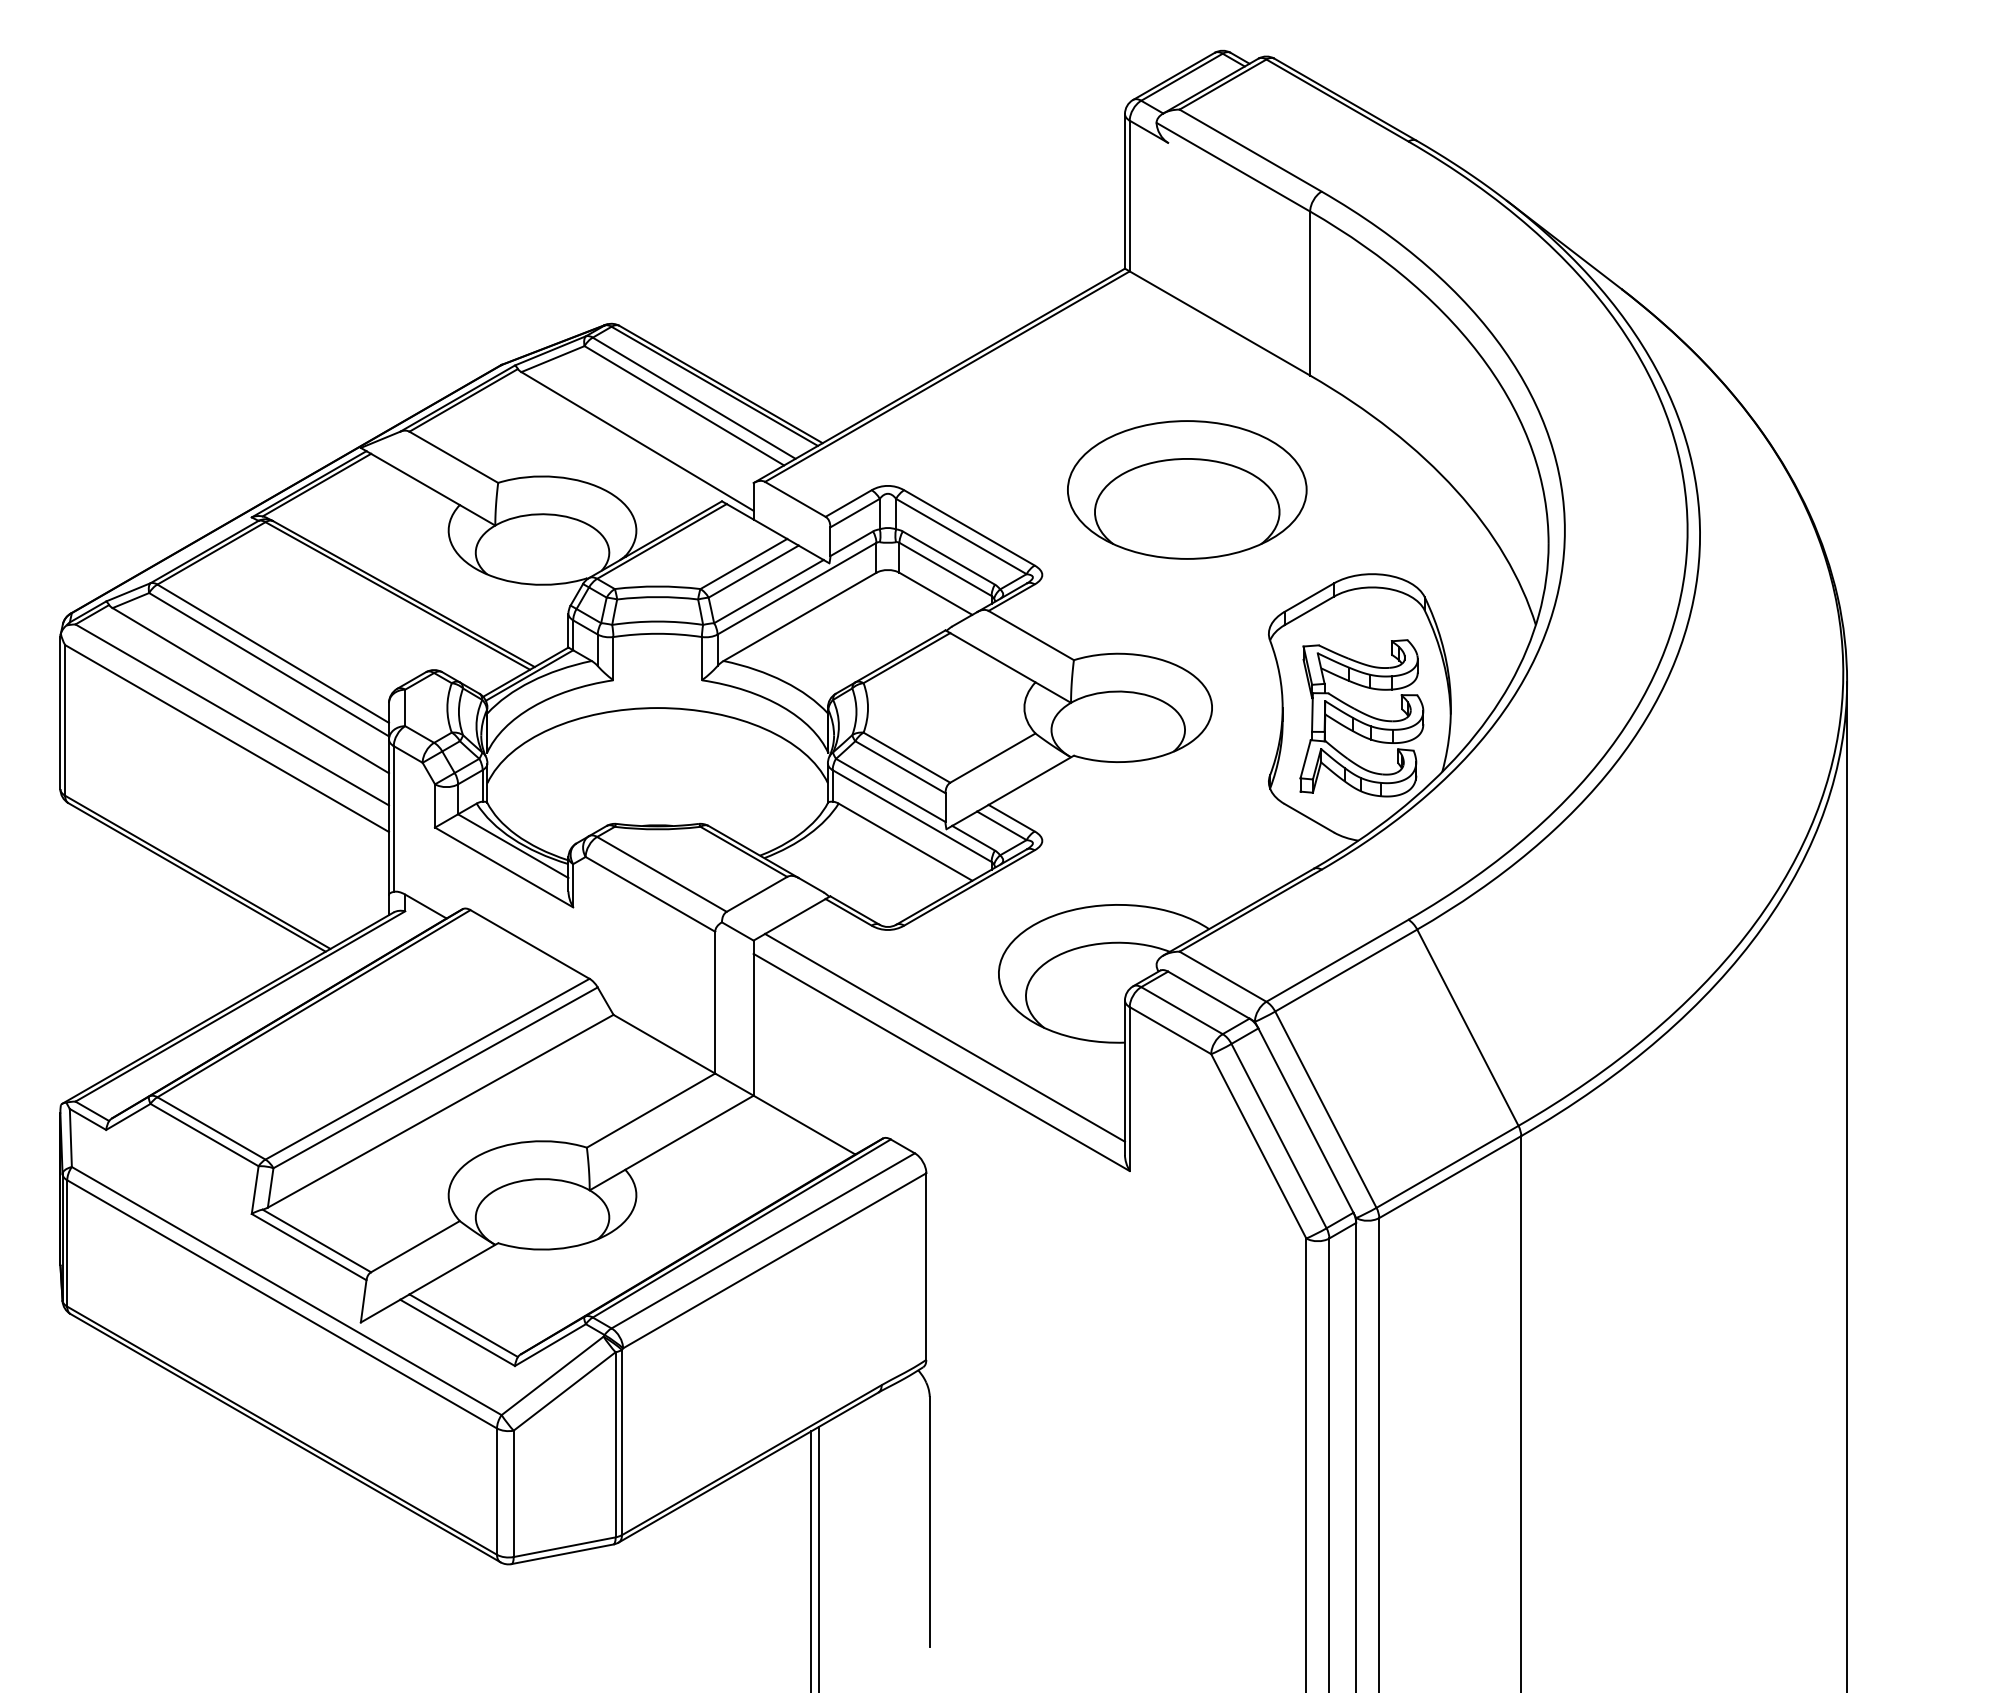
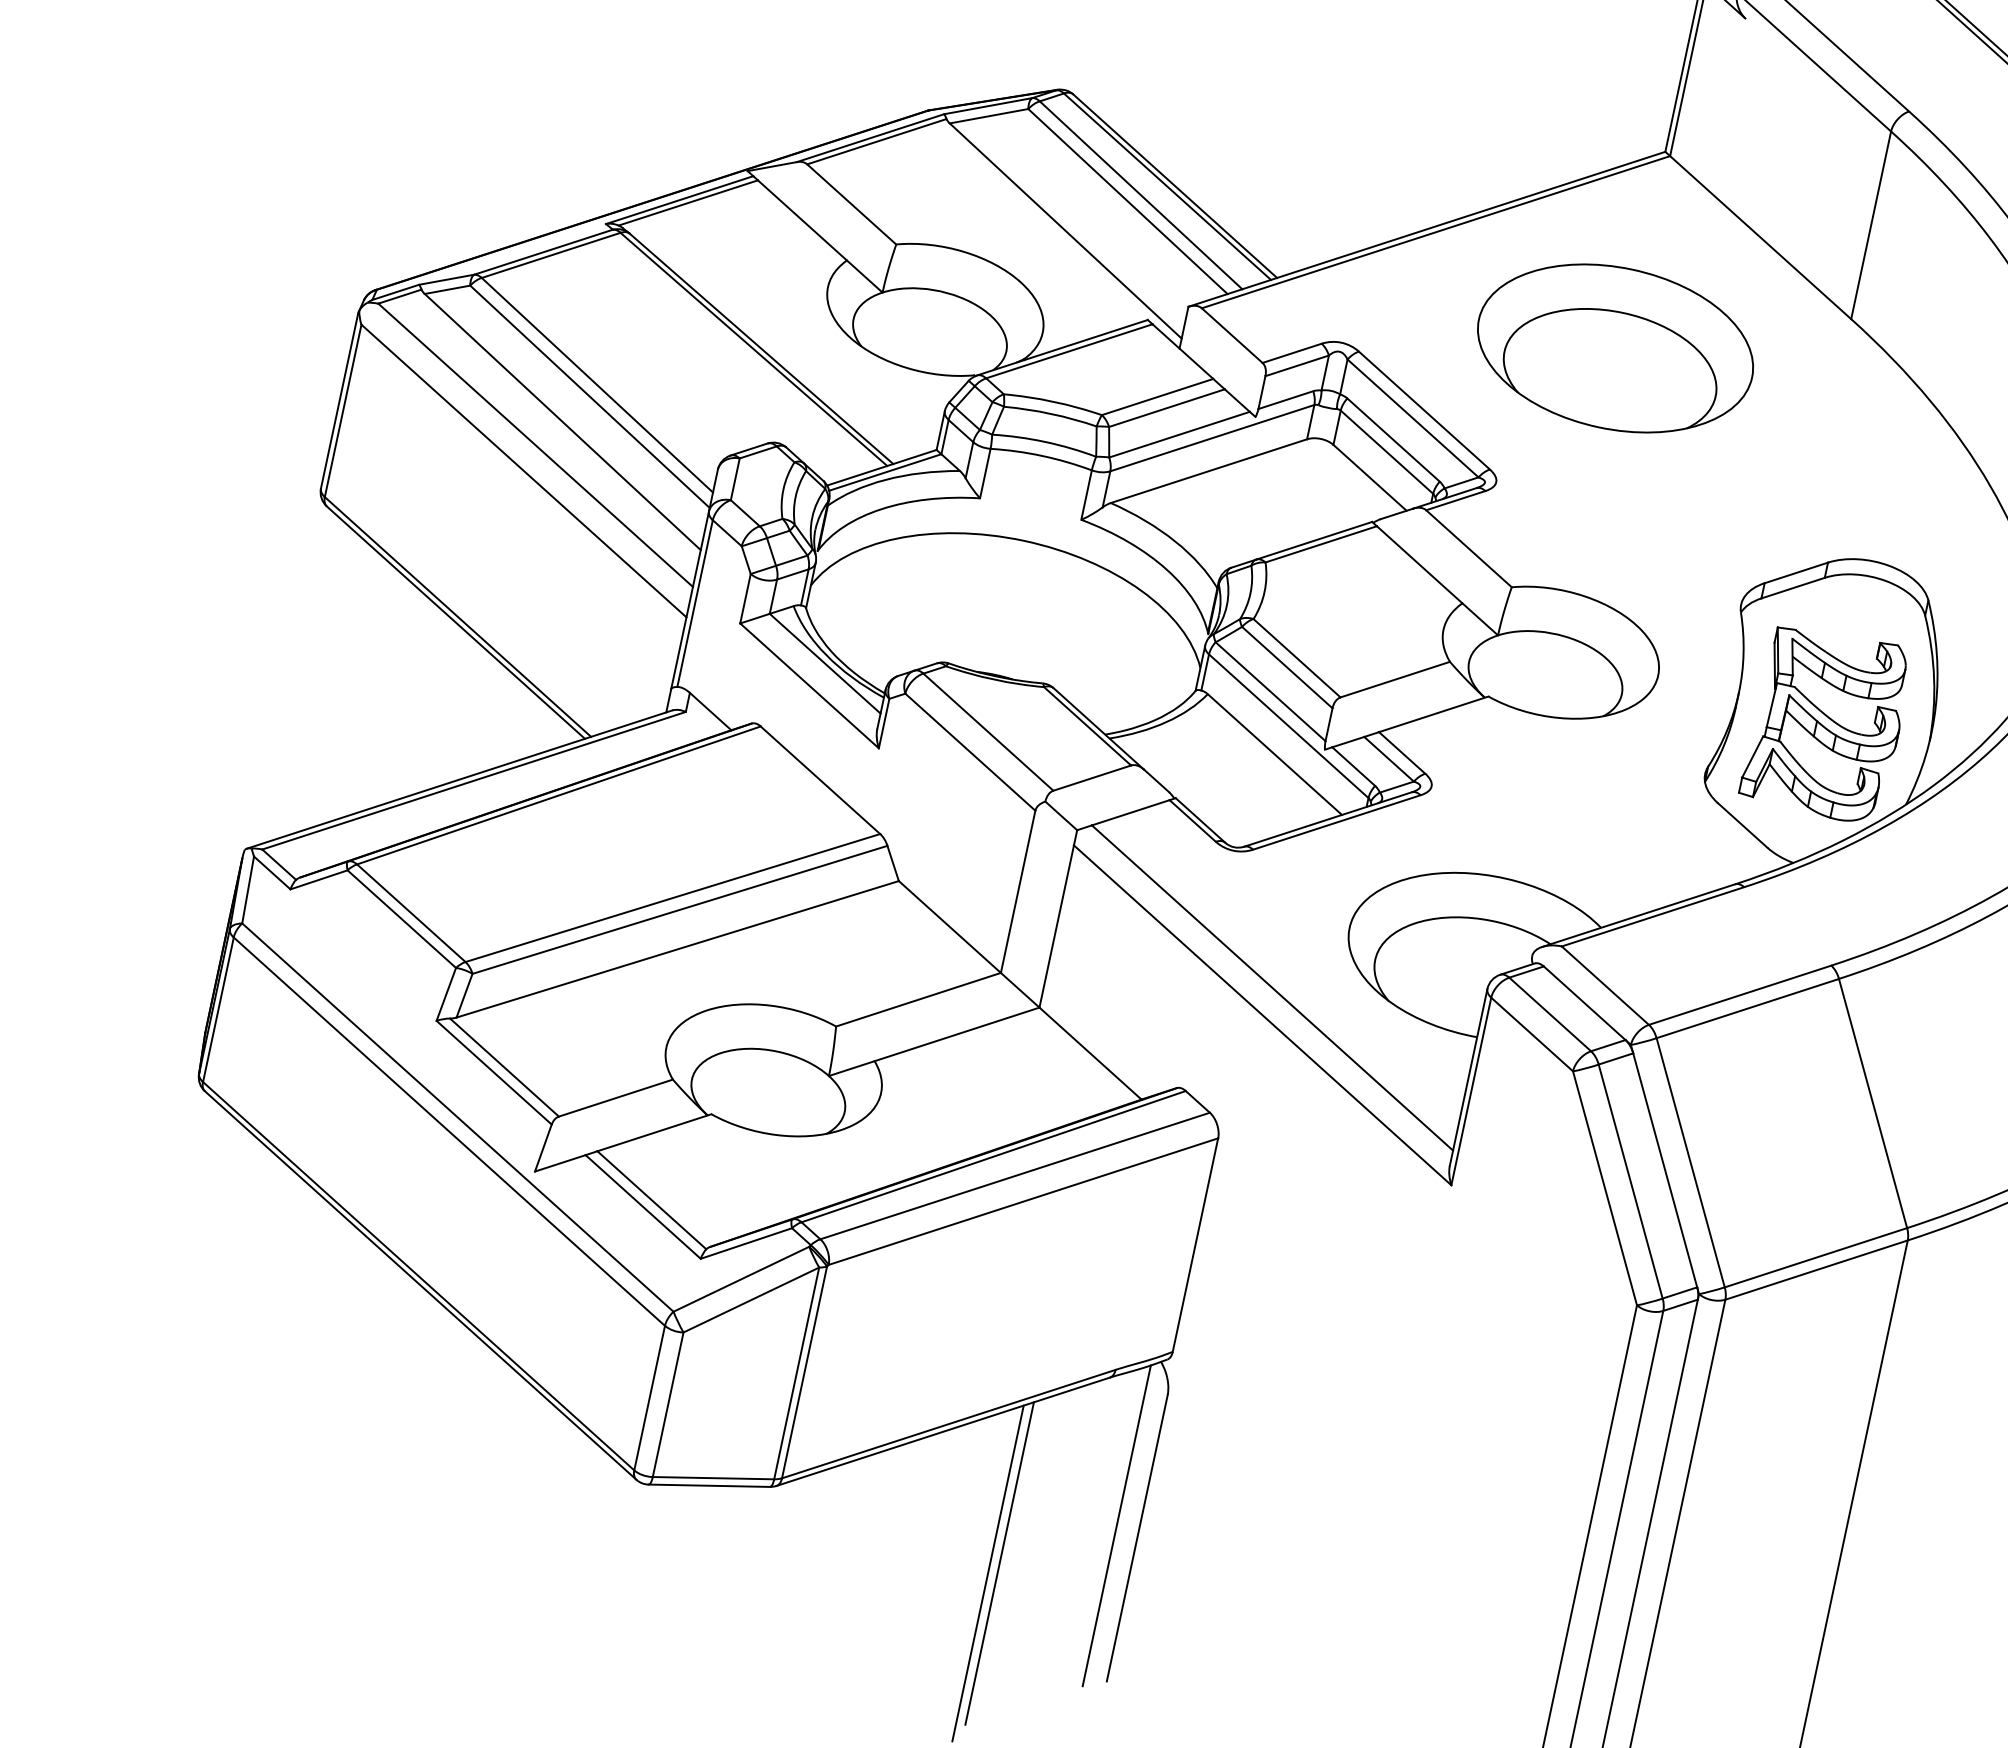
part: (1187, 489) -> (1615, 347), moved
line: (910, 1515) -> (1116, 1525), added

